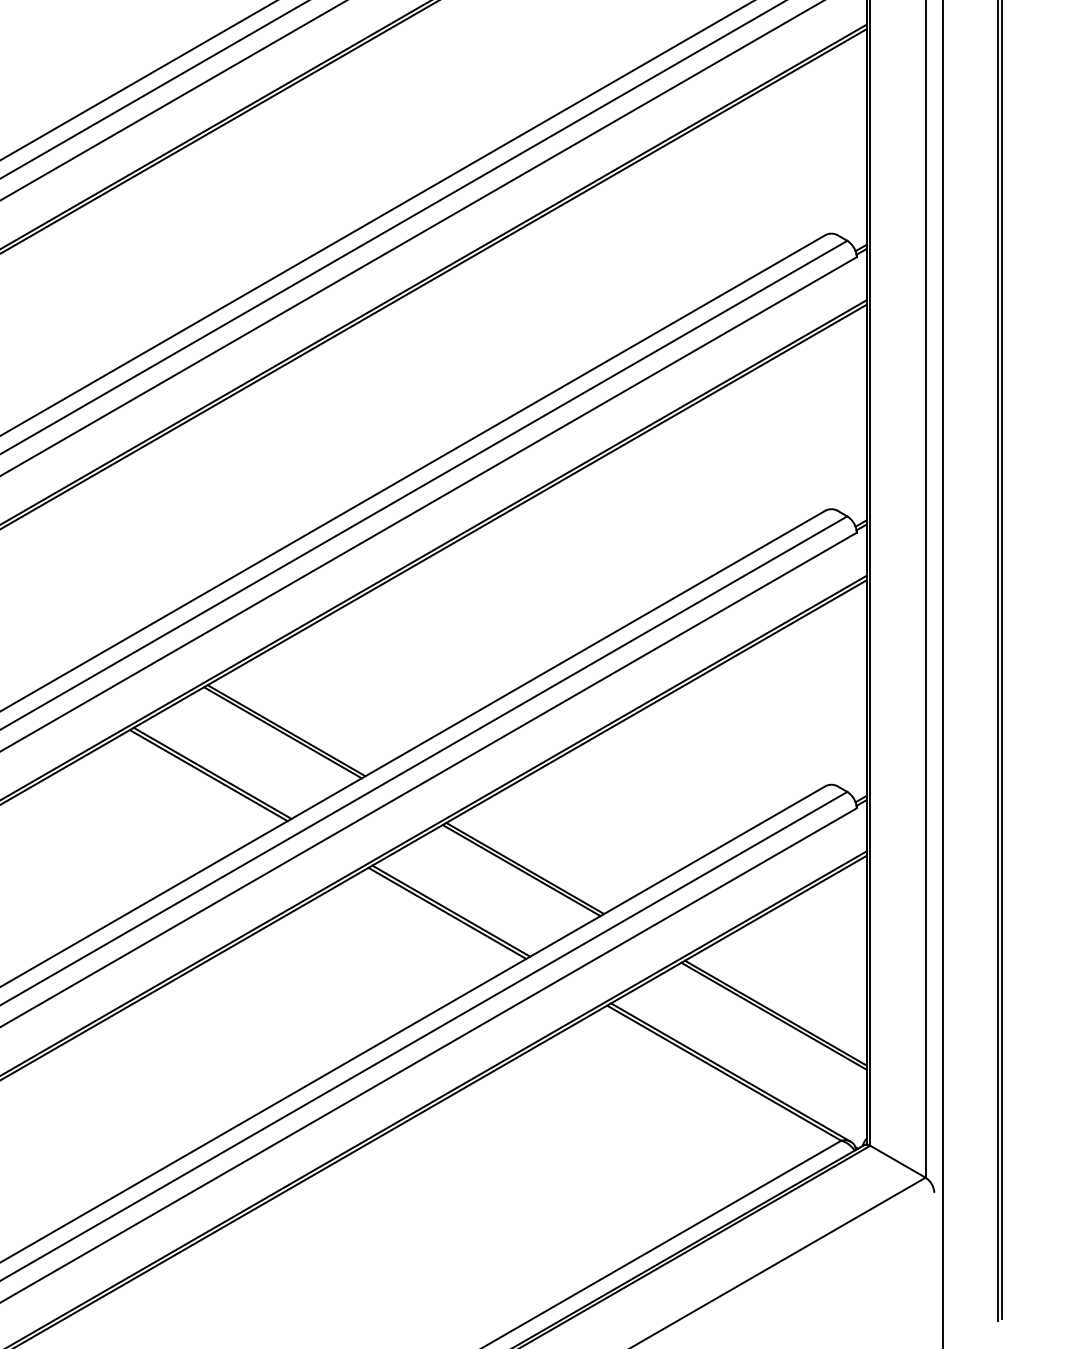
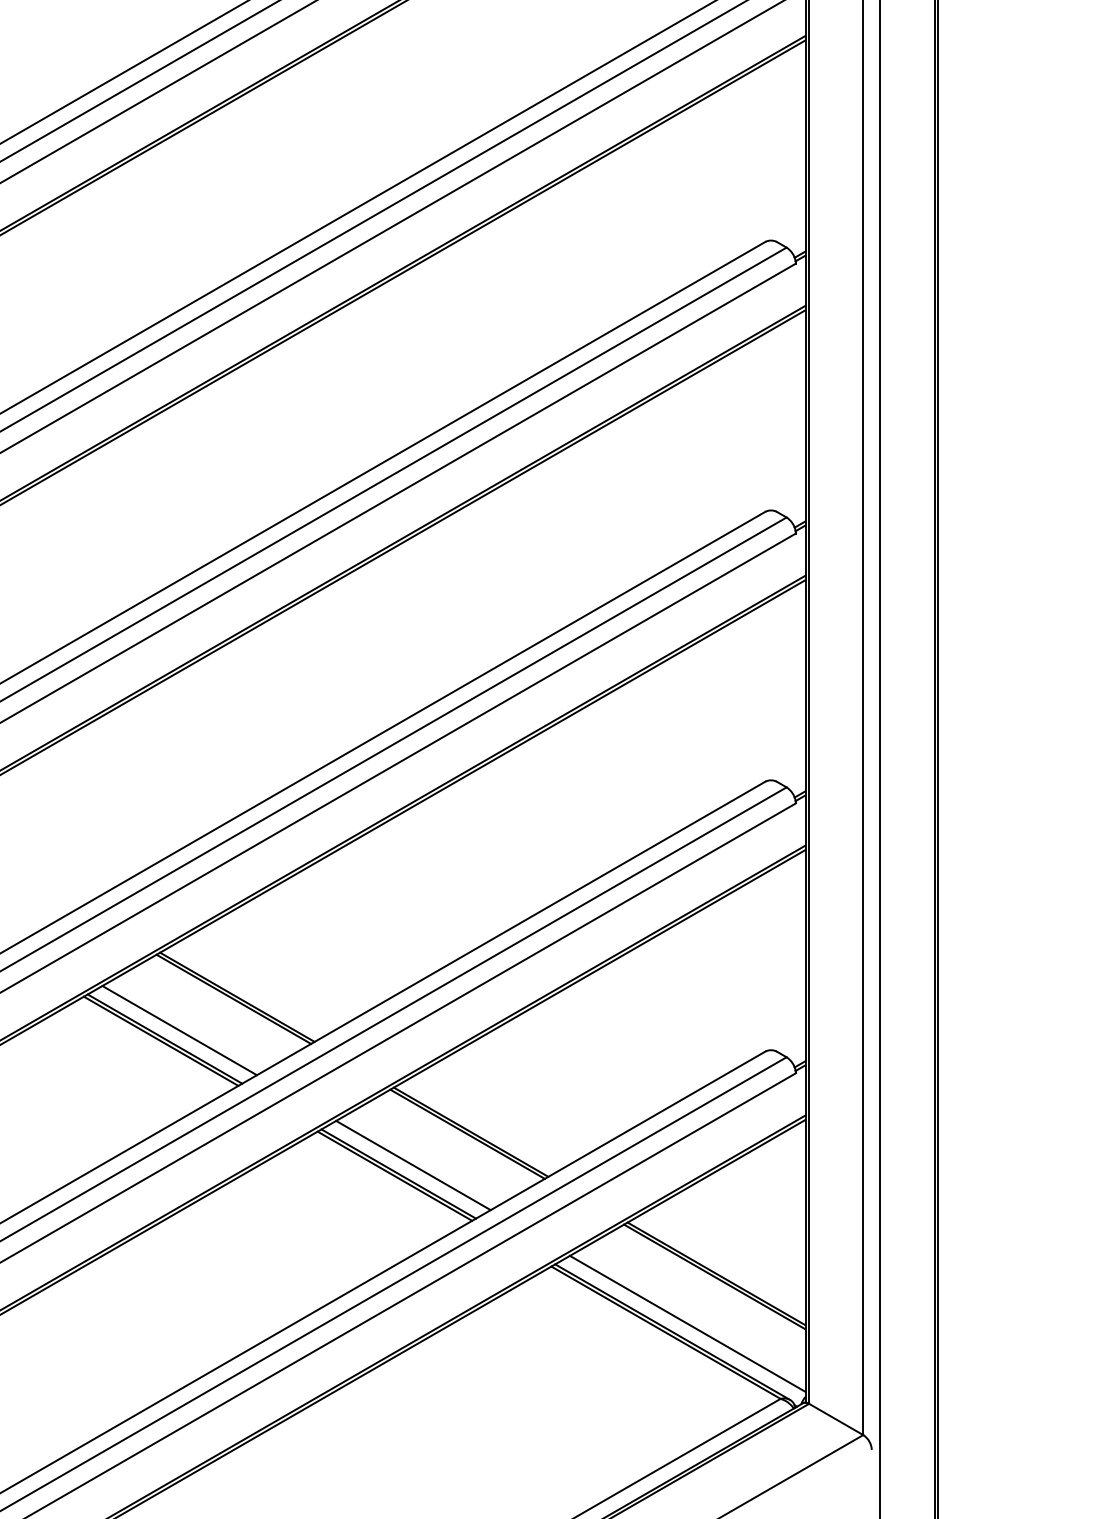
line: (227, 764) -> (179, 1030), added
line: (466, 902) -> (413, 1165), added
line: (746, 1063) -> (687, 1323), added

